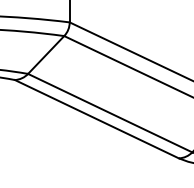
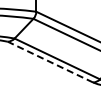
line: (97, 118) -> (50, 61), solid -> dashed

